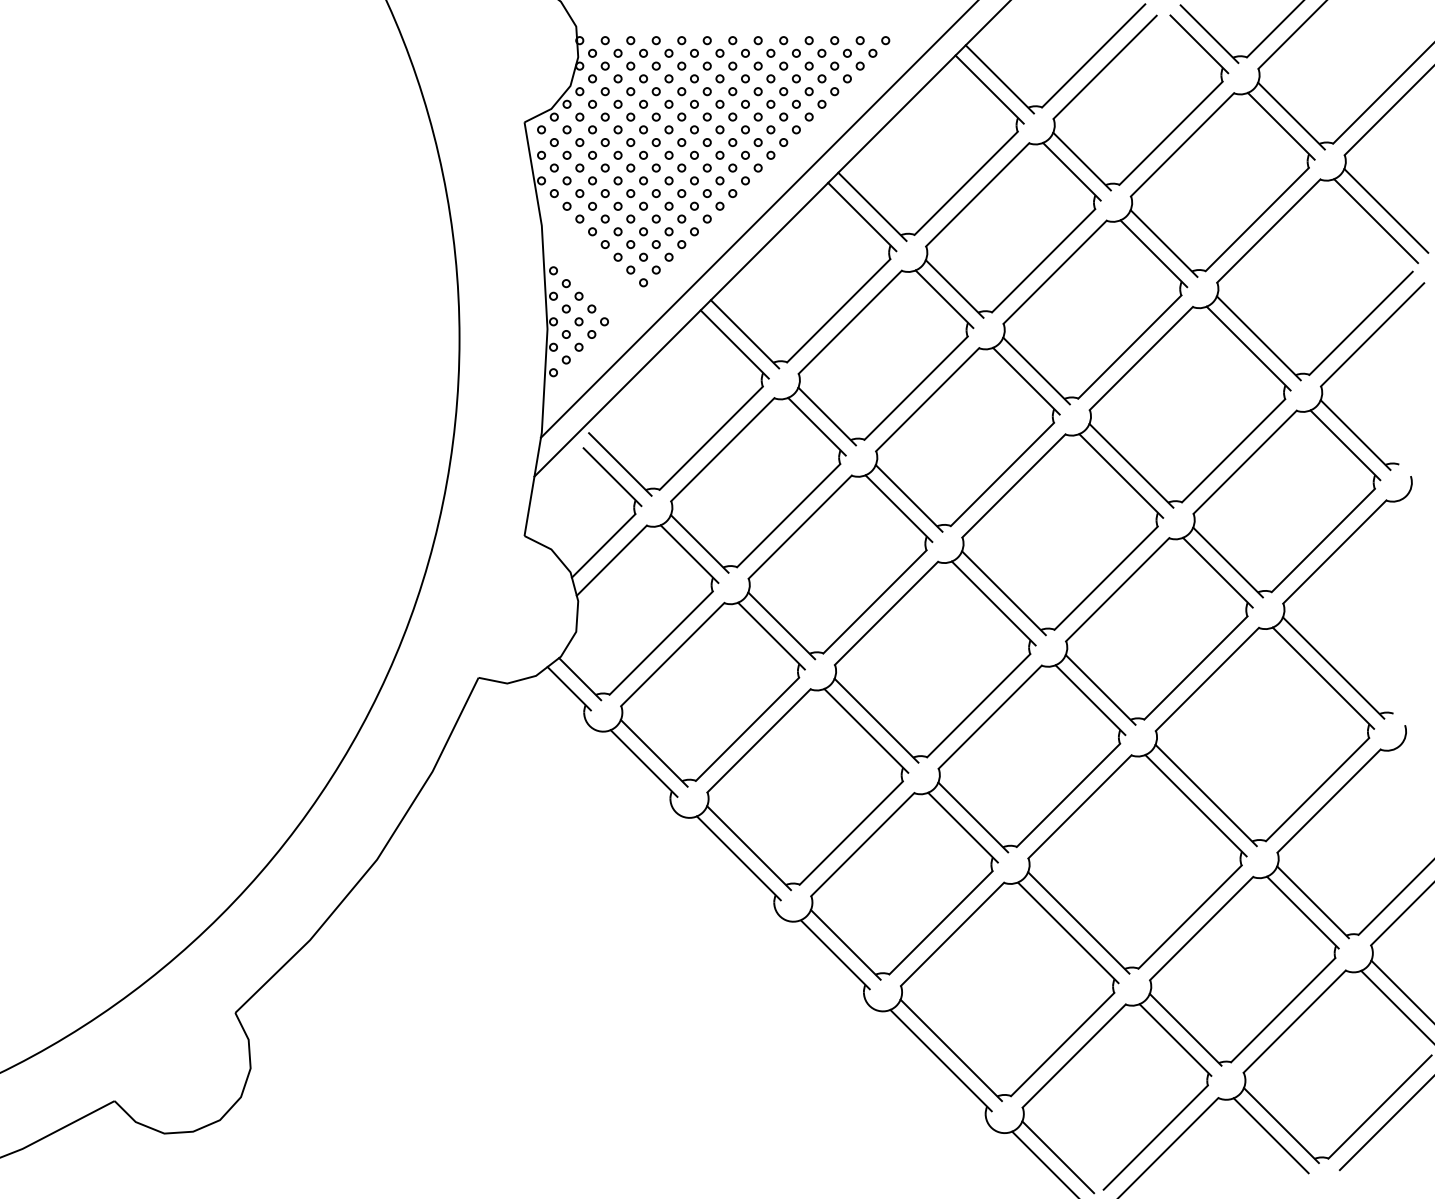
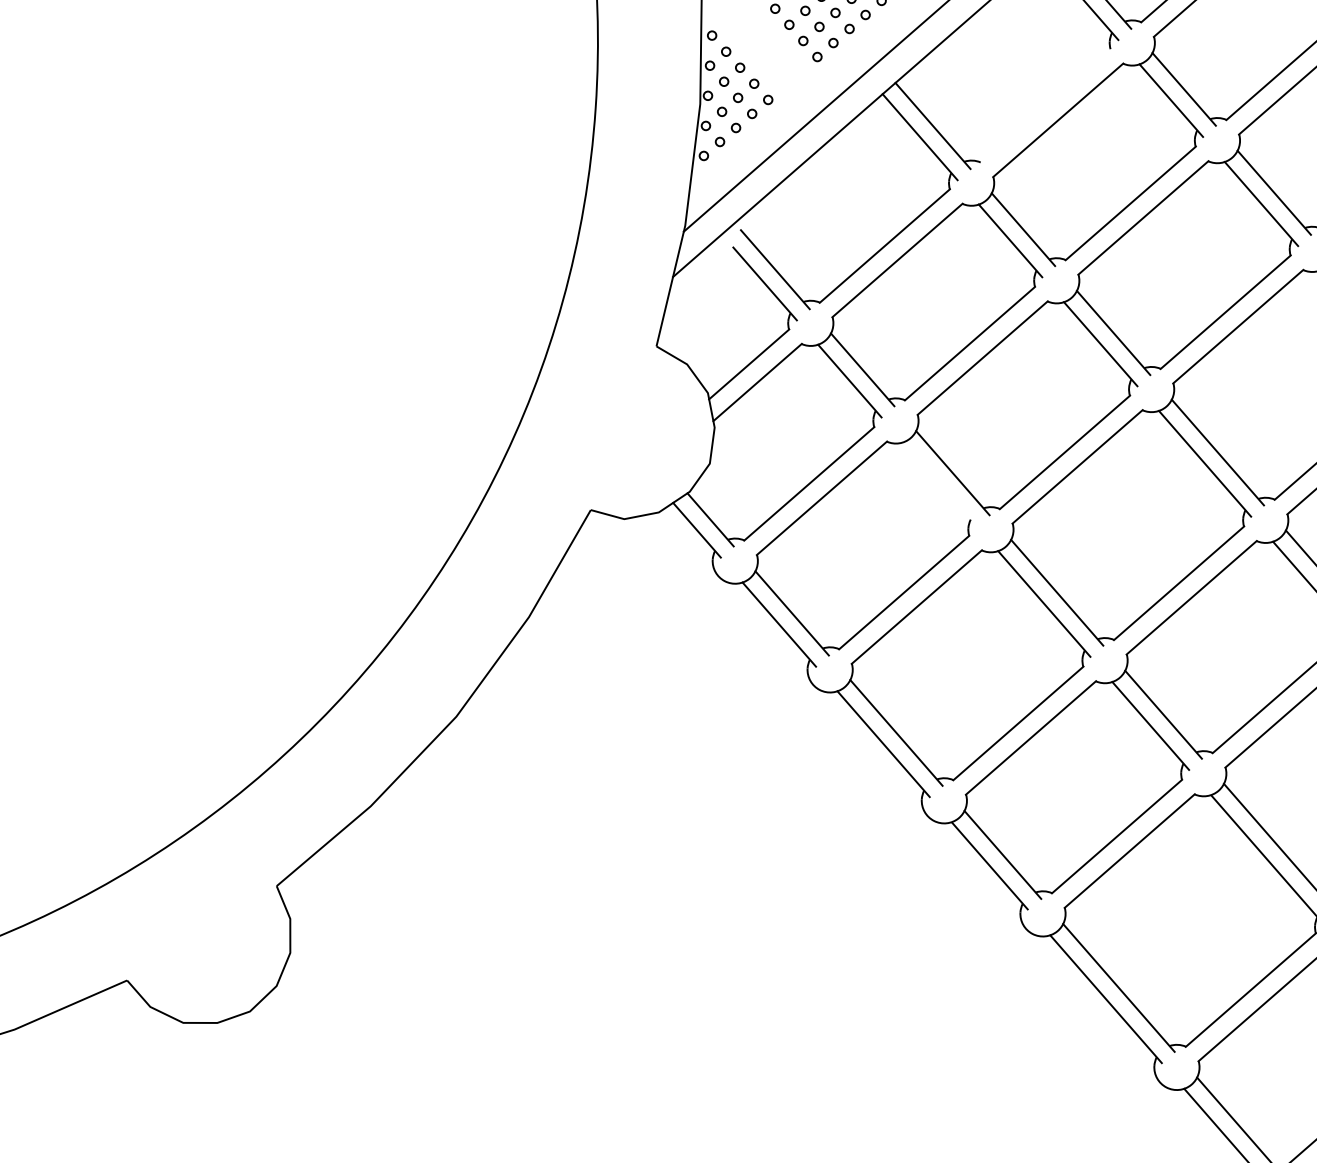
line: (838, 310) -> (1045, 105), removed
line: (771, 635) -> (940, 483), removed

